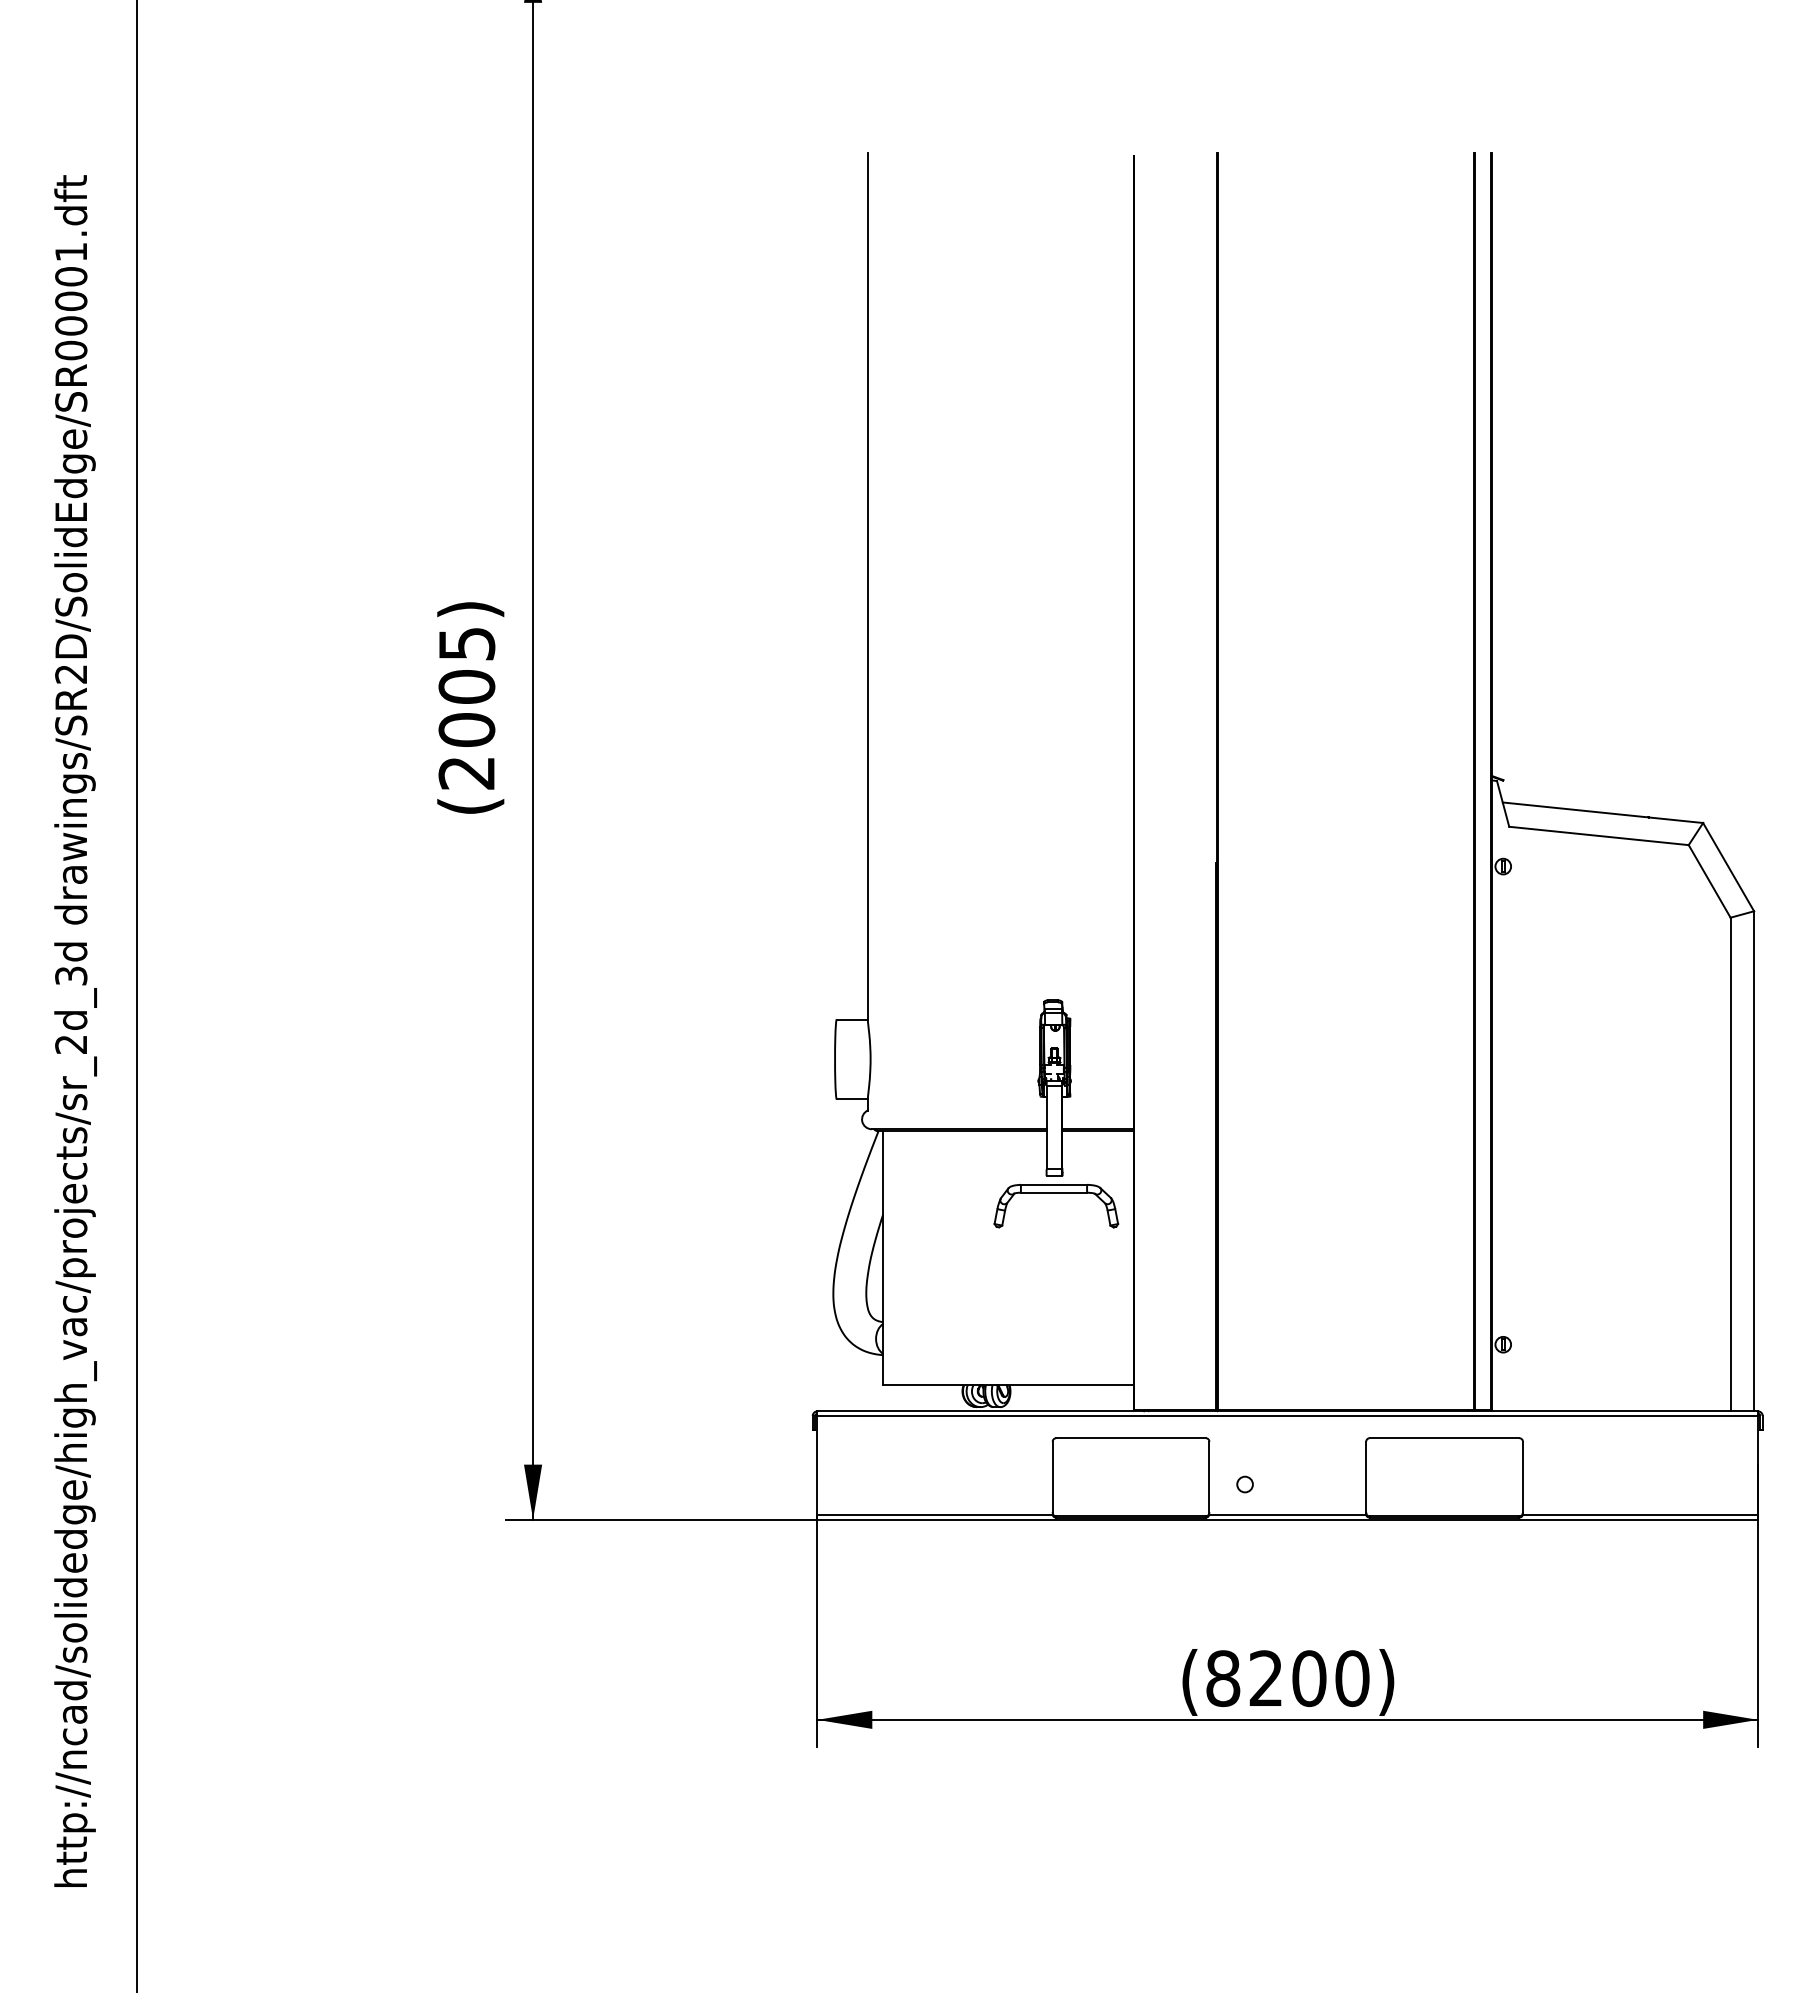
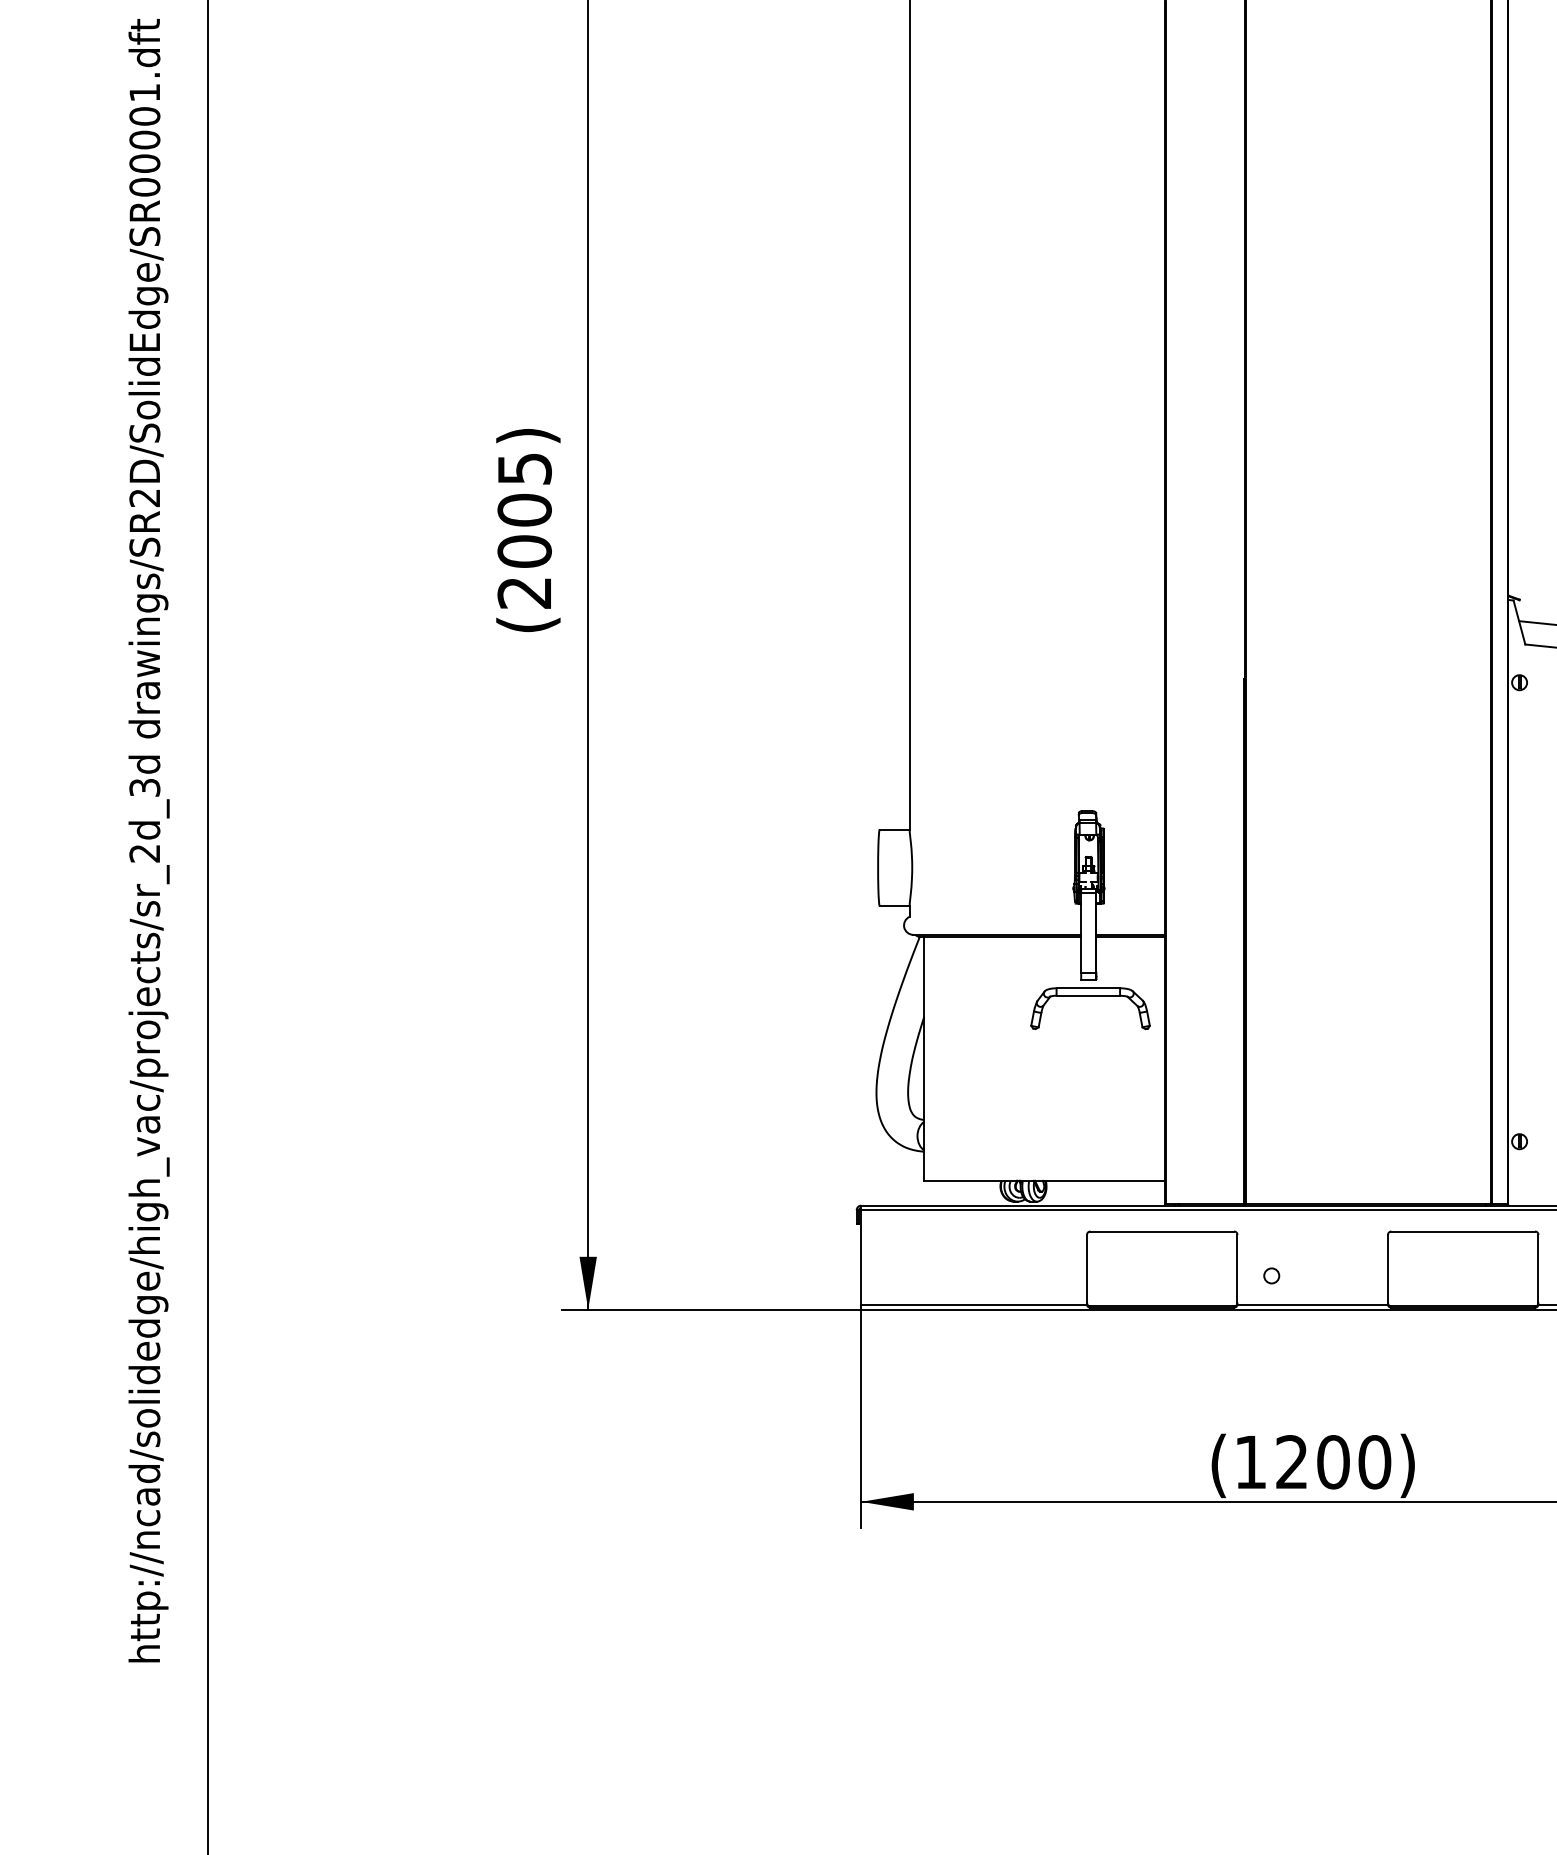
text: (1223, 1678) -> (1251, 1462), 8200 -> 1200

